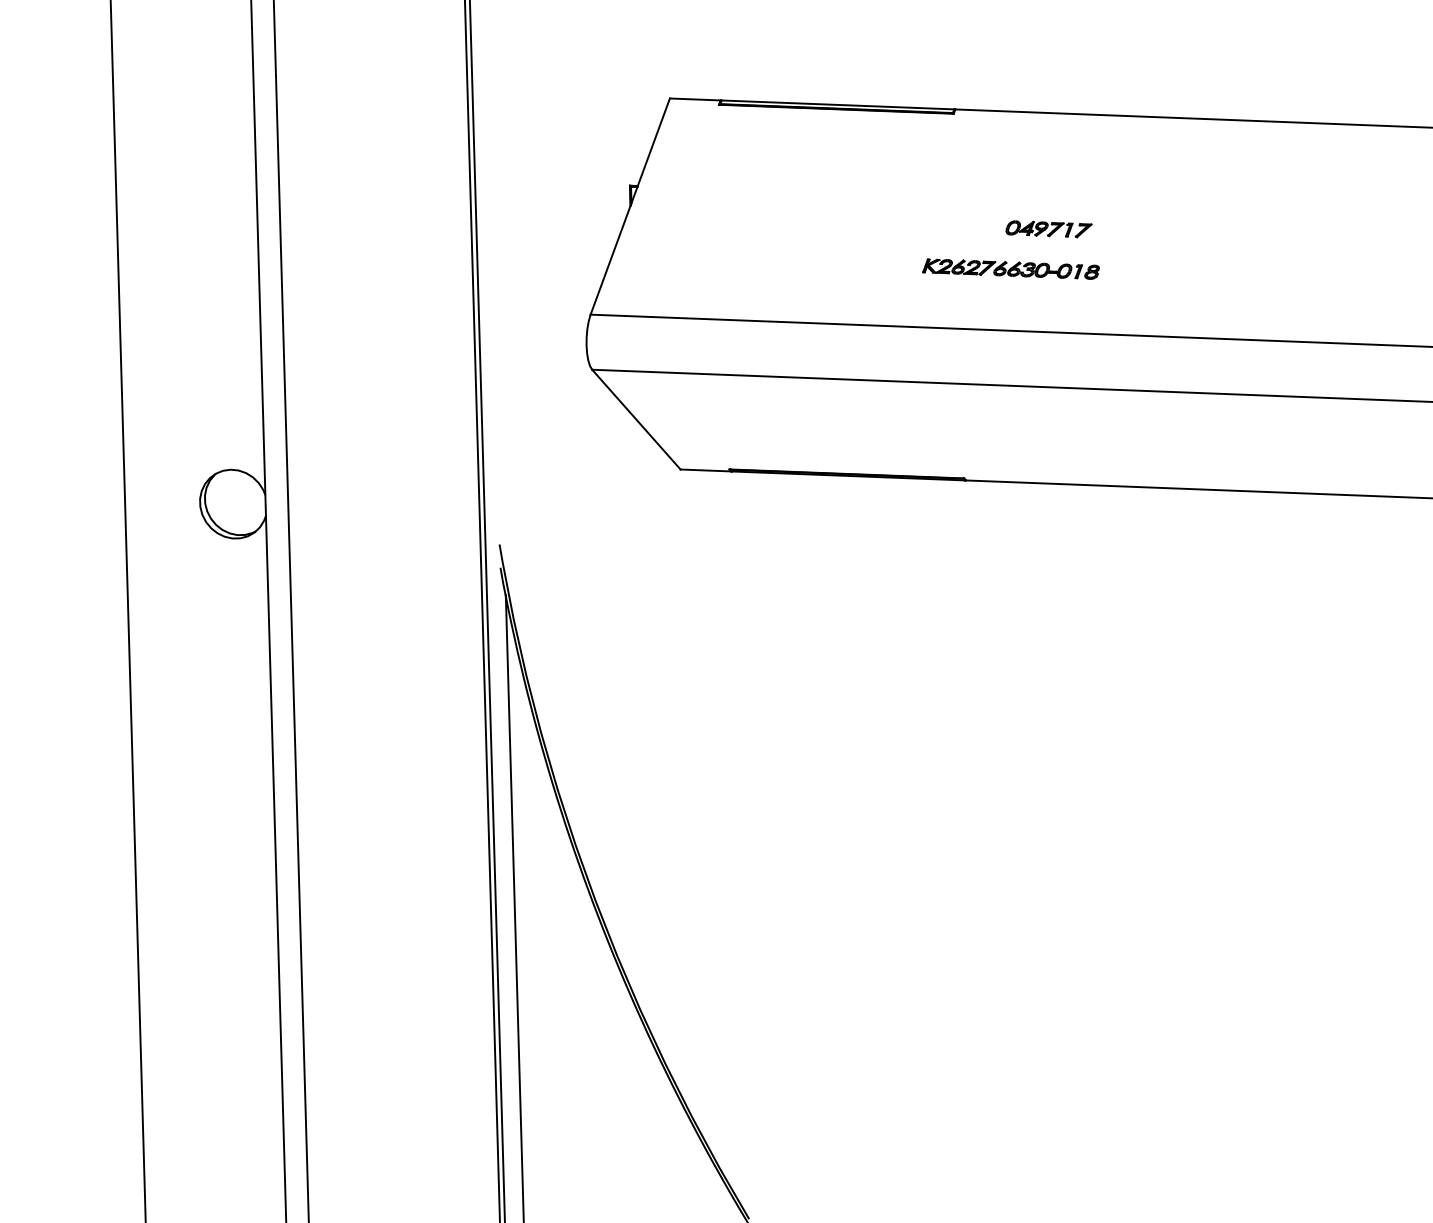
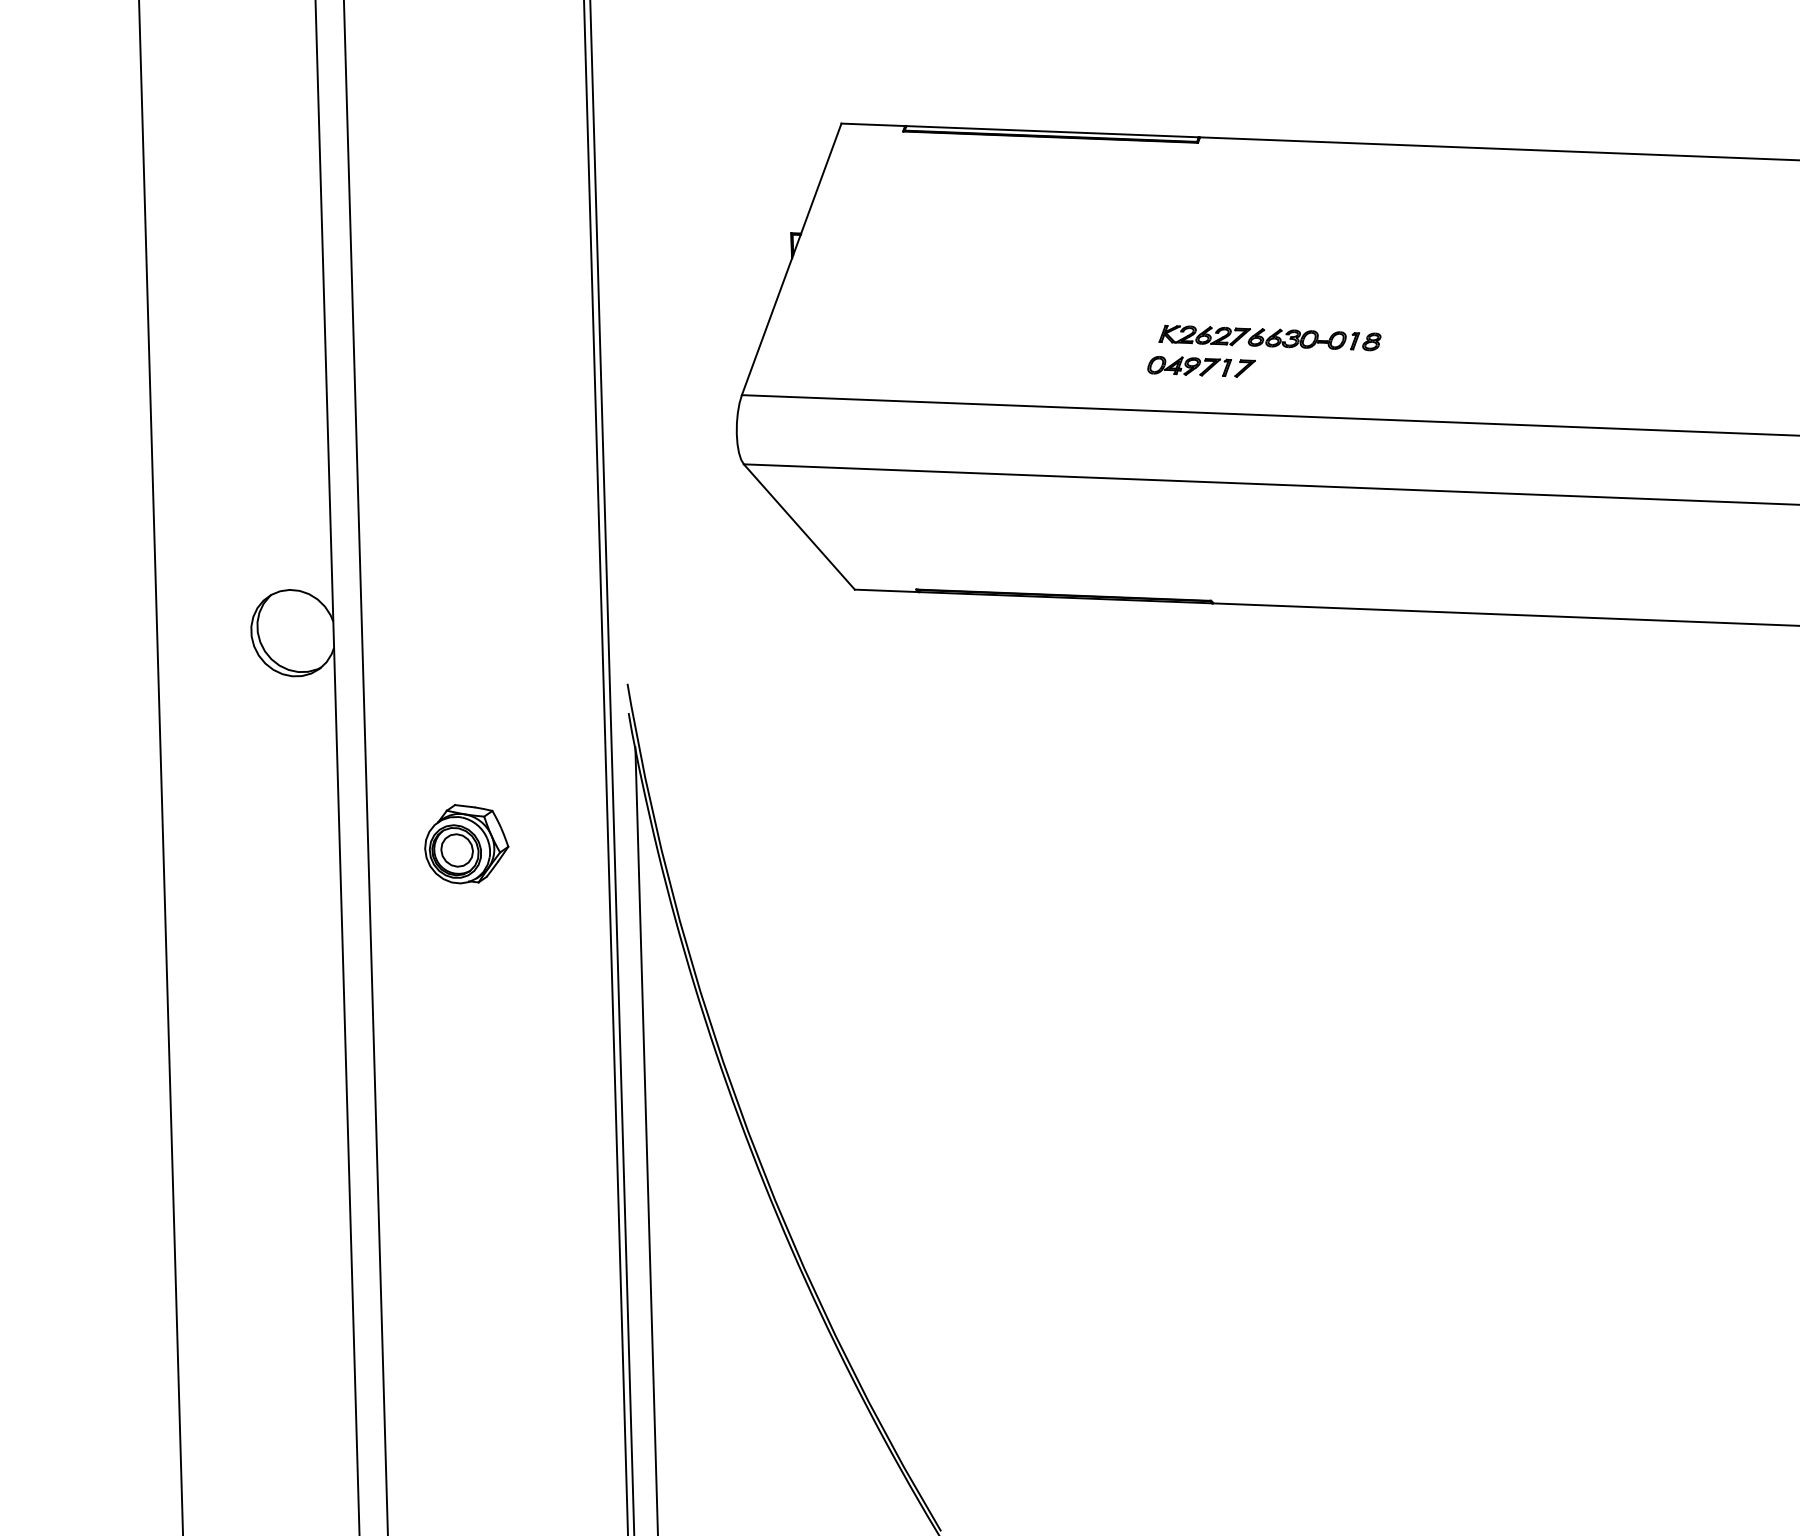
part: (1048, 228) -> (1201, 366), moved
part: (371, 672) -> (466, 844), added

